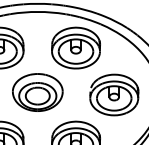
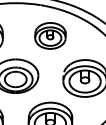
part: (75, 47) -> (49, 35), size x0.7

